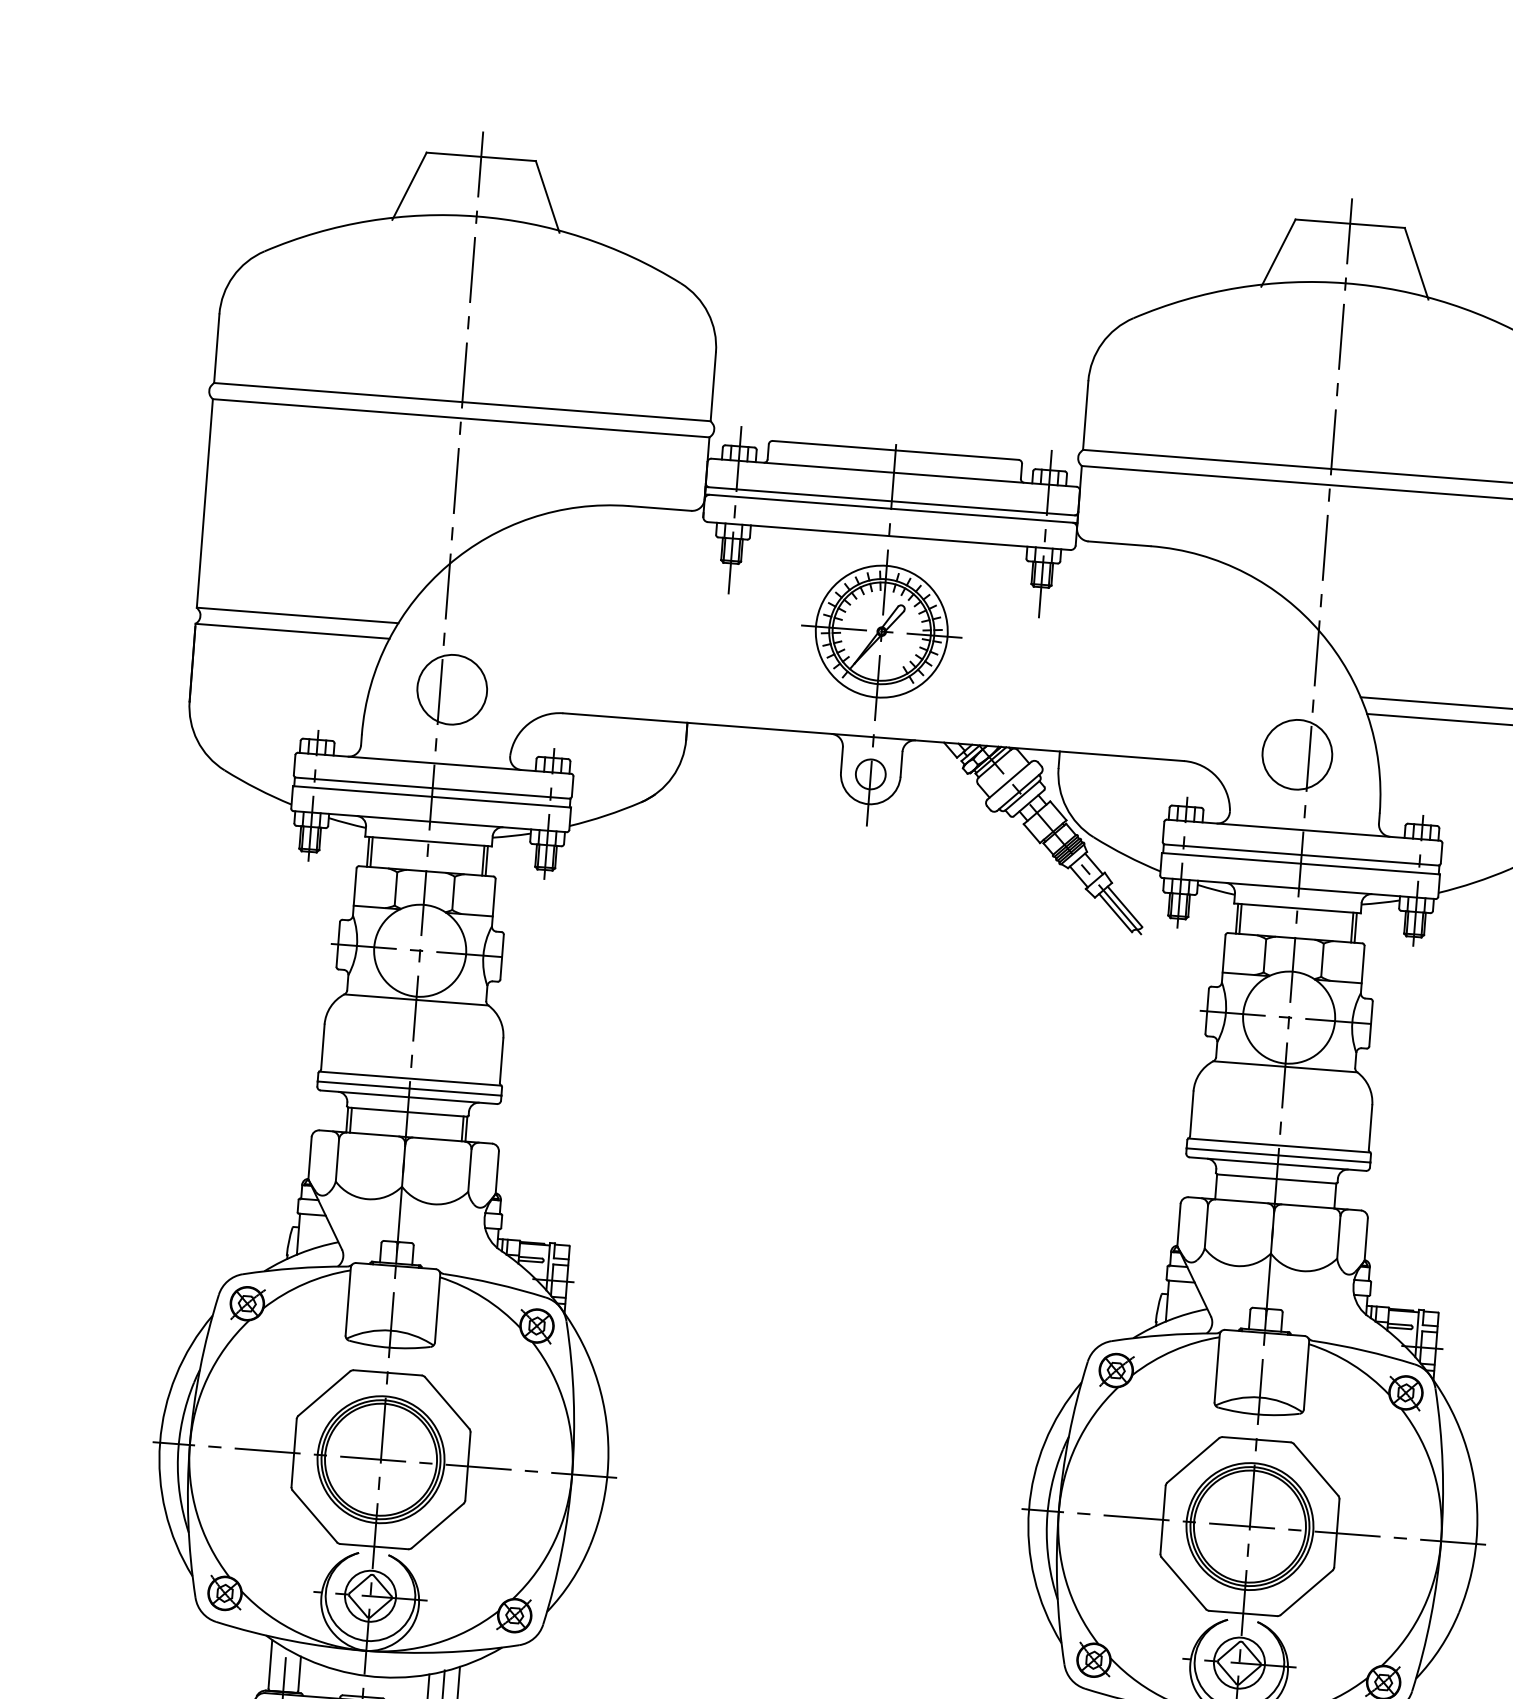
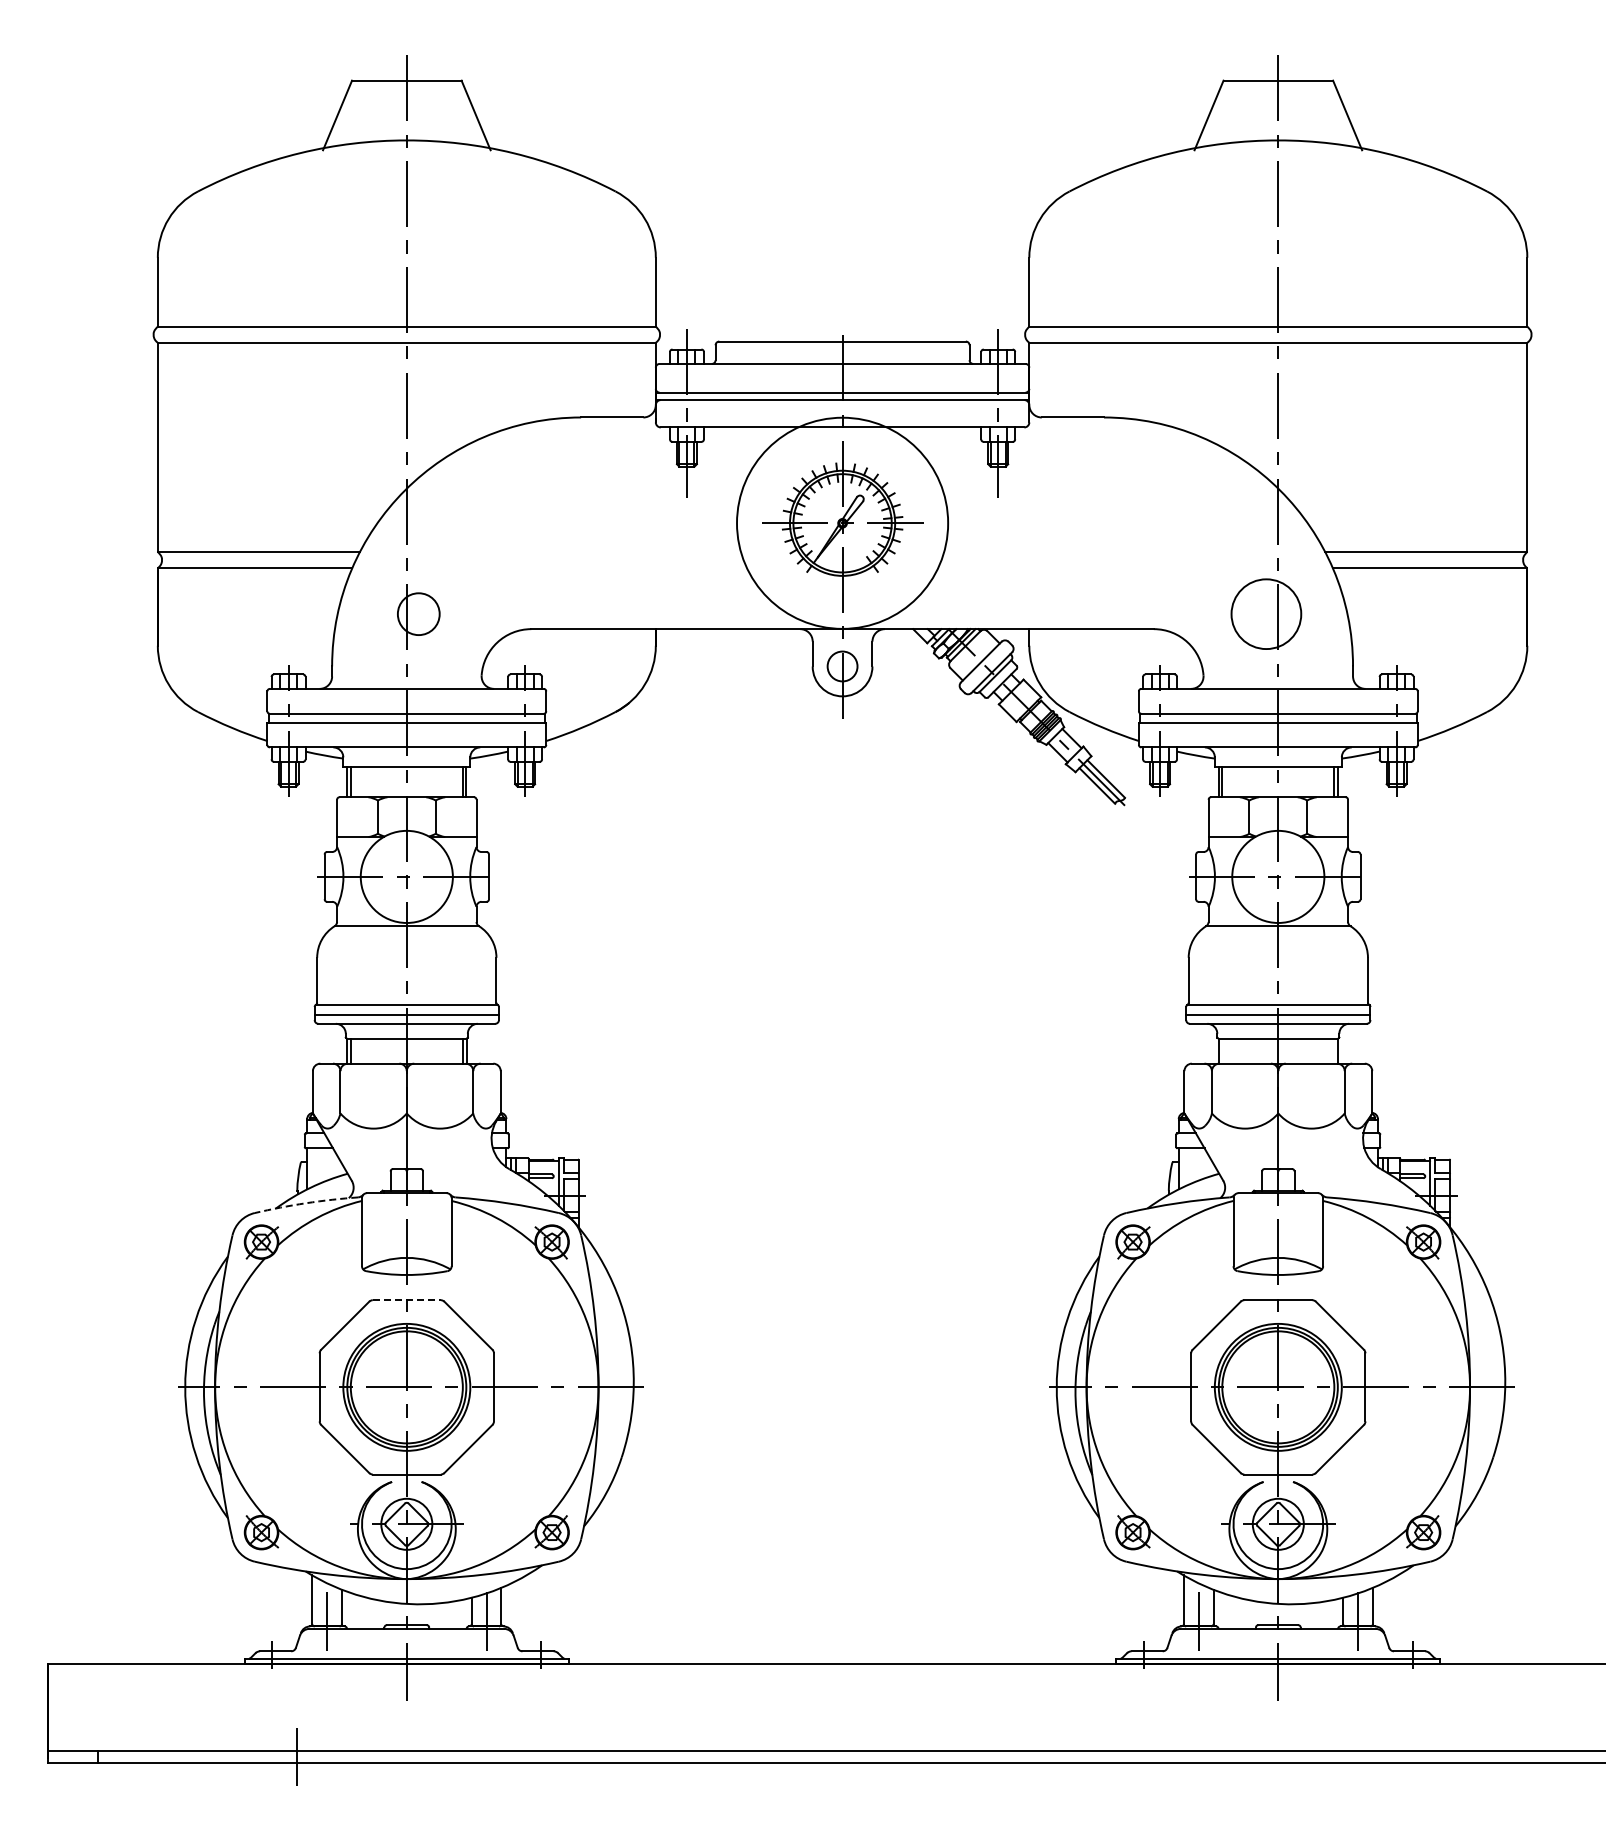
circle: (881, 631) -> (842, 523), size x1.6
circle: (451, 690) -> (418, 614), size x0.6
arc: (295, 1268) -> (306, 1203), solid -> dashed
line: (388, 1373) -> (407, 1300), solid -> dashed

